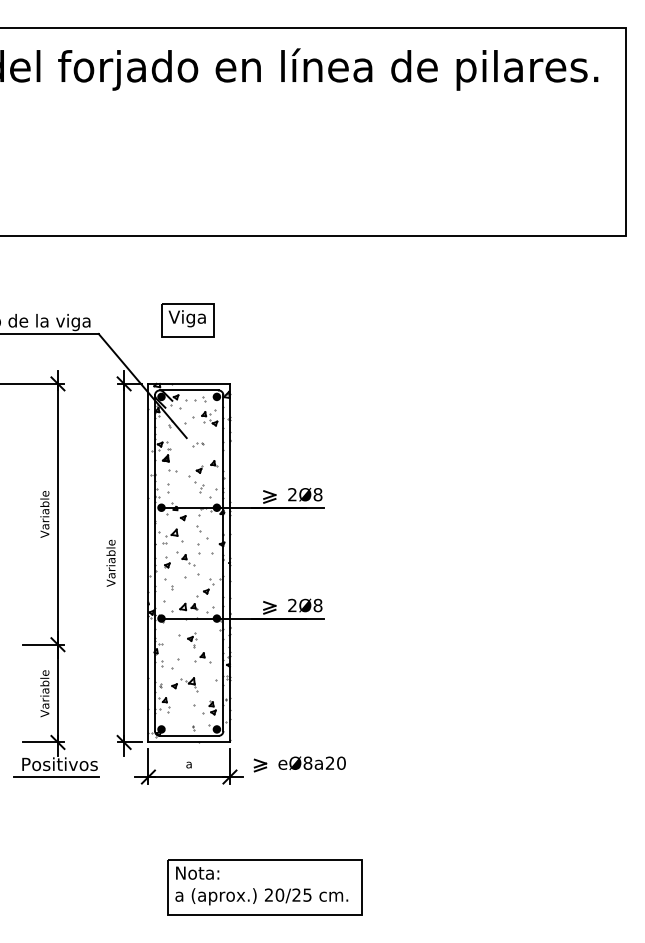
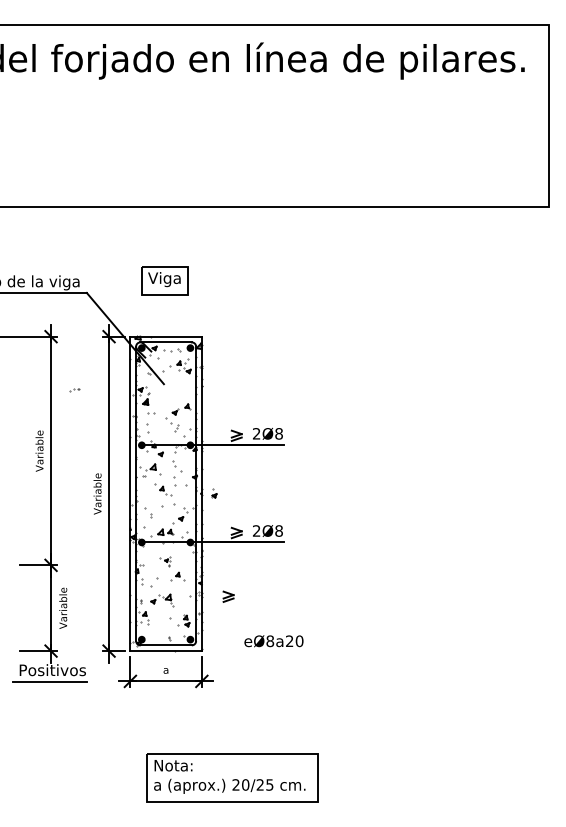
part: (198, 444) -> (75, 389), moved
part: (167, 562) -> (214, 493), moved
part: (187, 640) -> (164, 561), size x0.7
text: (44, 693) -> (62, 608), moved
text: (311, 763) -> (273, 641), moved
part: (260, 765) -> (228, 596), moved

